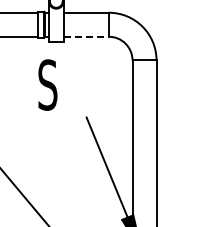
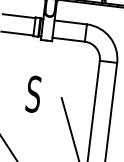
line: (86, 36) -> (68, 39), dashed -> solid
text: (47, 84) -> (33, 93), moved

